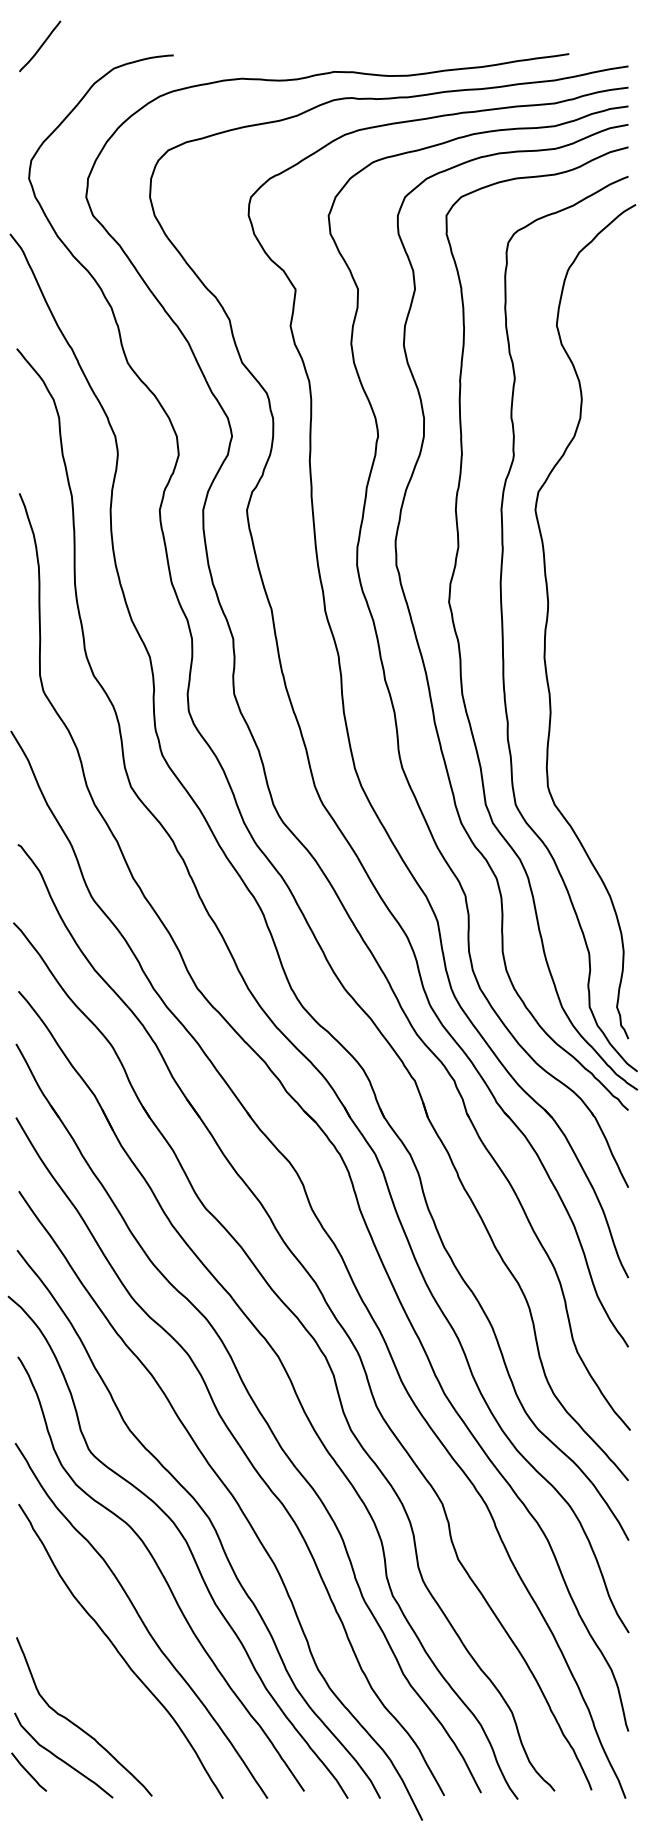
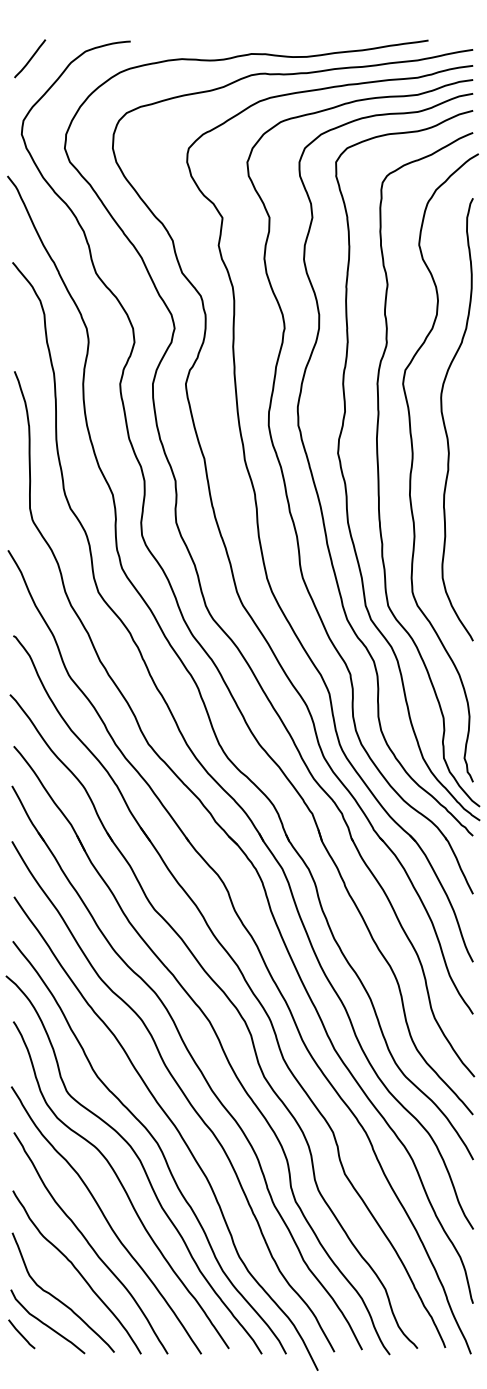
line: (40, 46) -> (30, 58), moved
curve: (590, 557) -> (444, 419), added
curve: (103, 1690) -> (77, 1272), added

